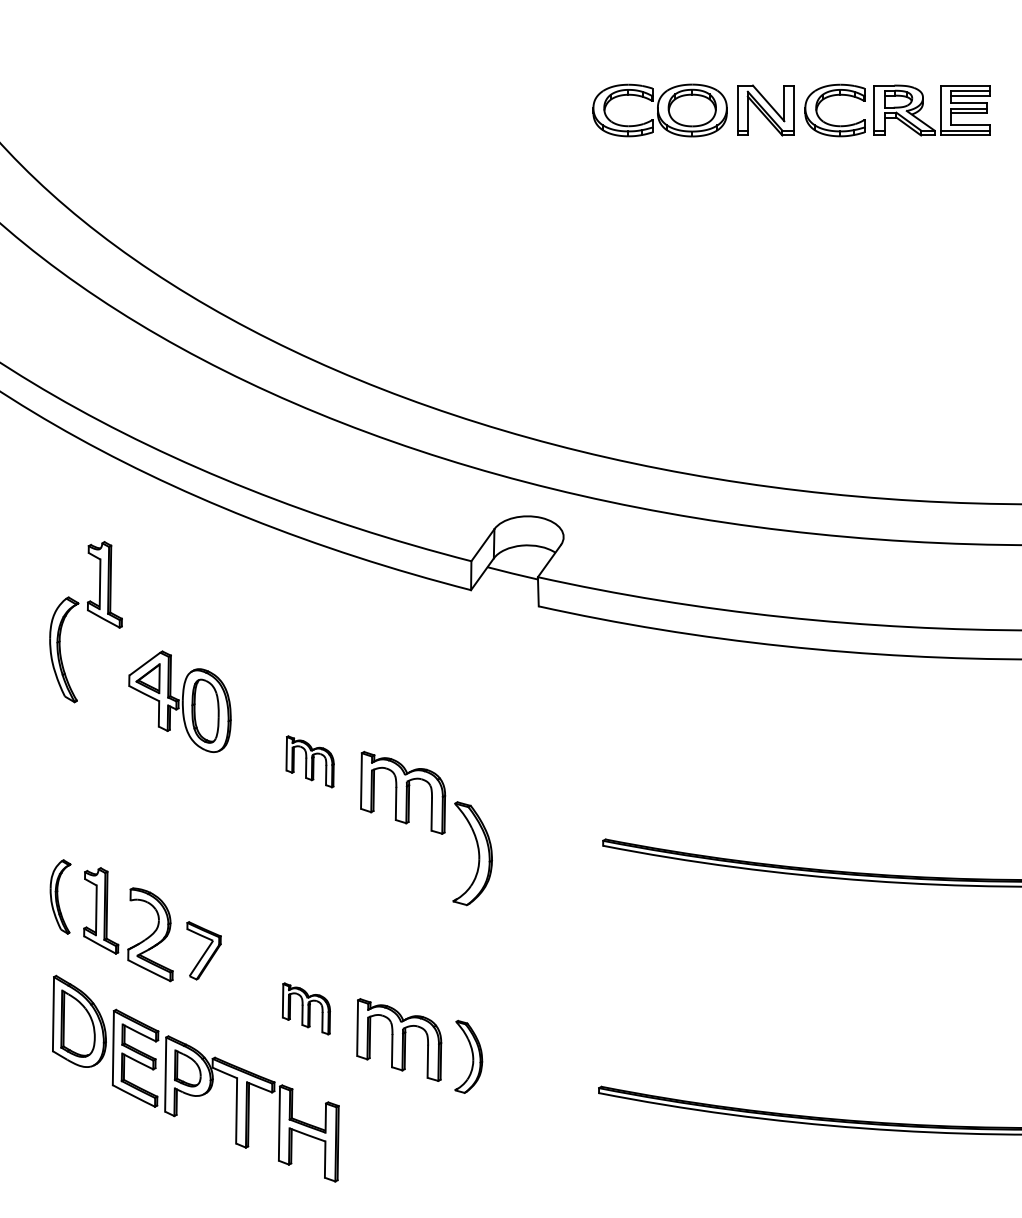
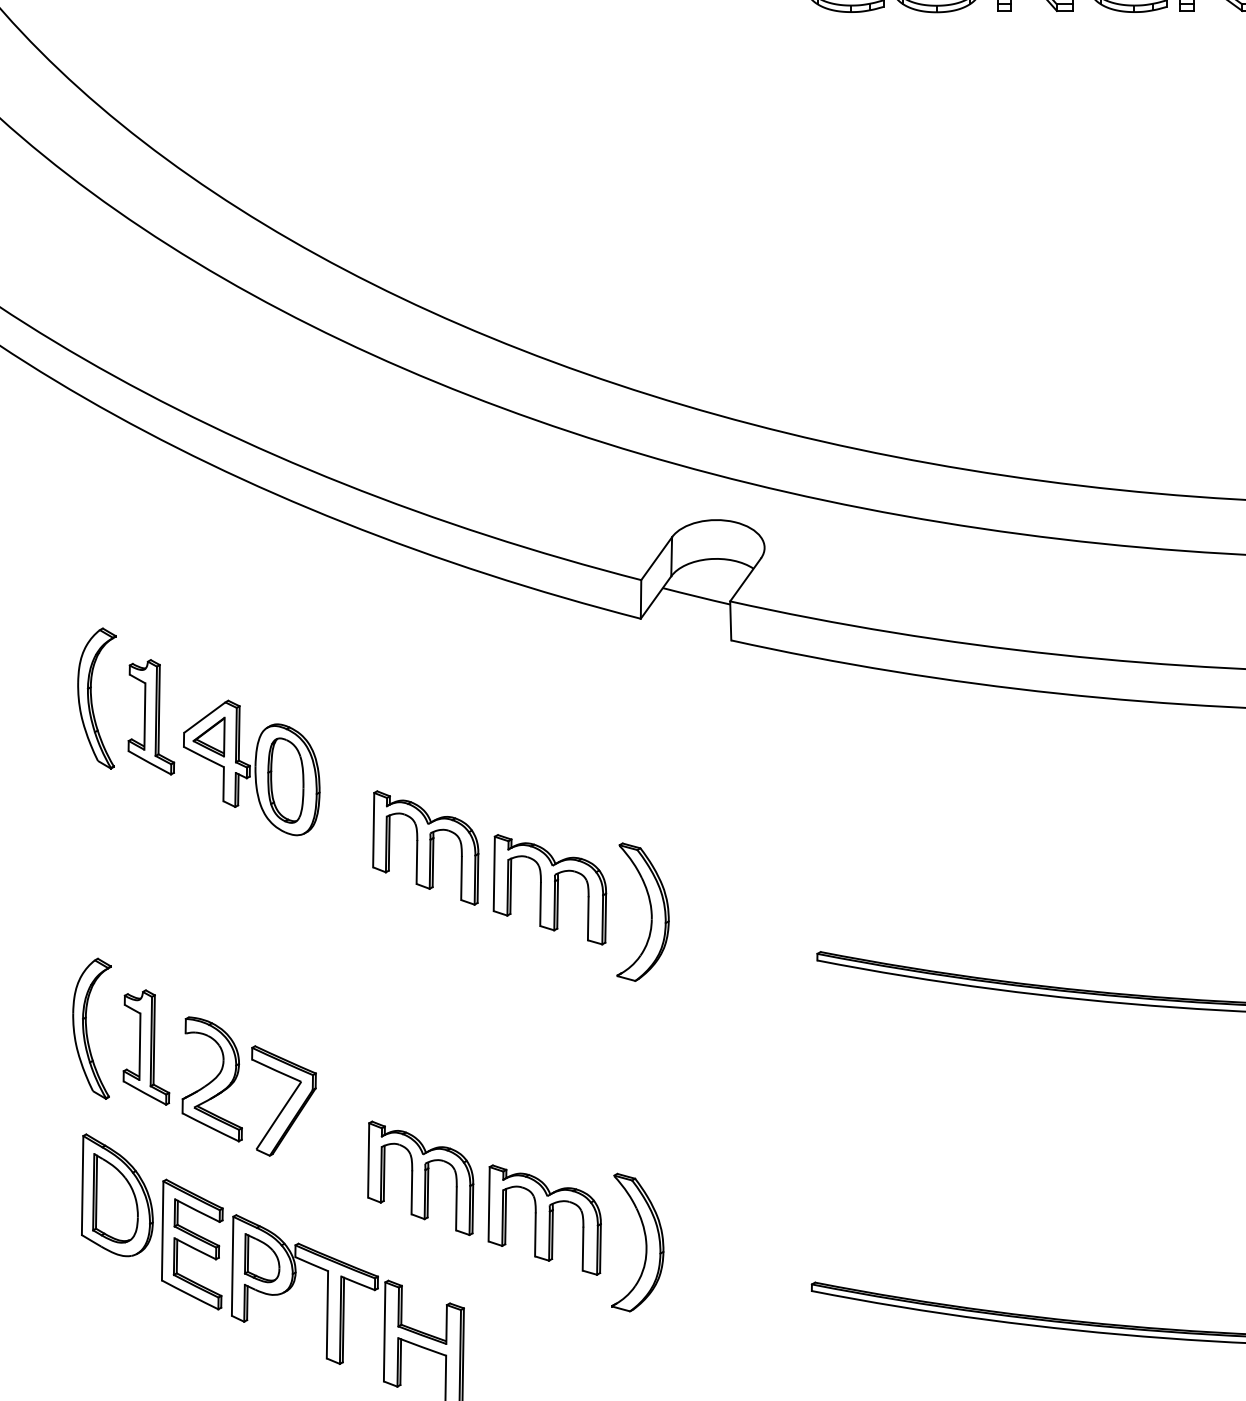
part: (104, 584) -> (150, 716), moved
part: (309, 761) -> (424, 847), size x1.67
part: (472, 853) -> (642, 911), moved
part: (60, 896) -> (92, 1028), size x1.43
part: (203, 950) -> (283, 1100), size x1.43
part: (306, 1008) -> (420, 1177), size x1.67
part: (468, 1056) -> (637, 1242), size x1.43

